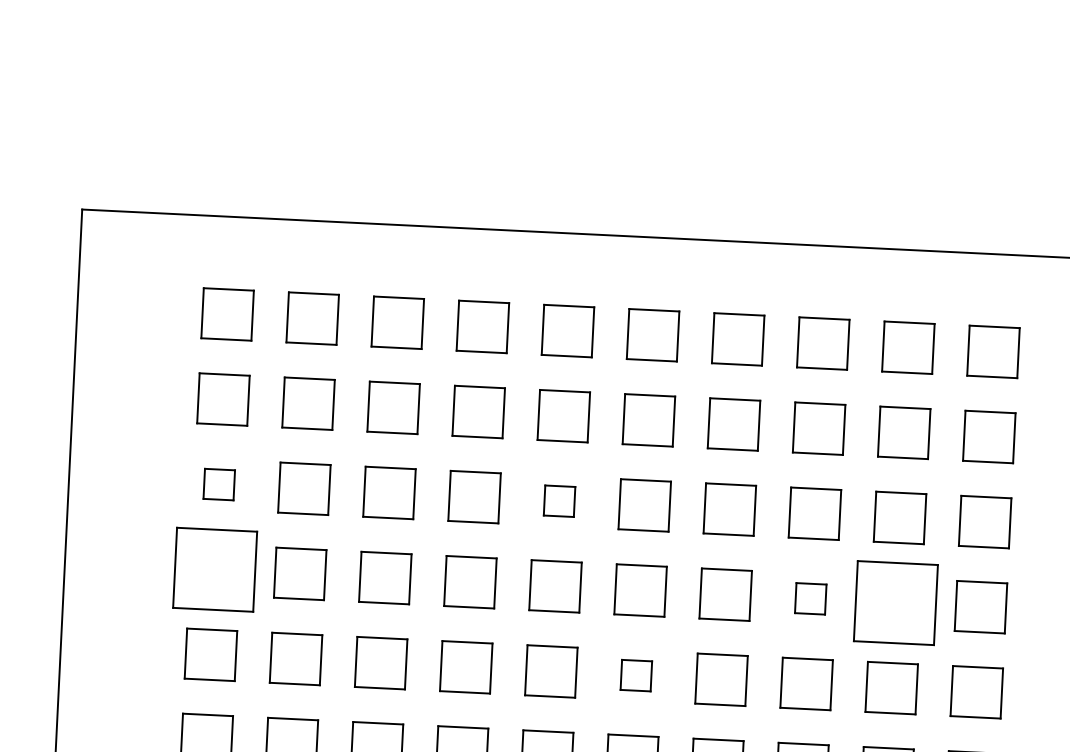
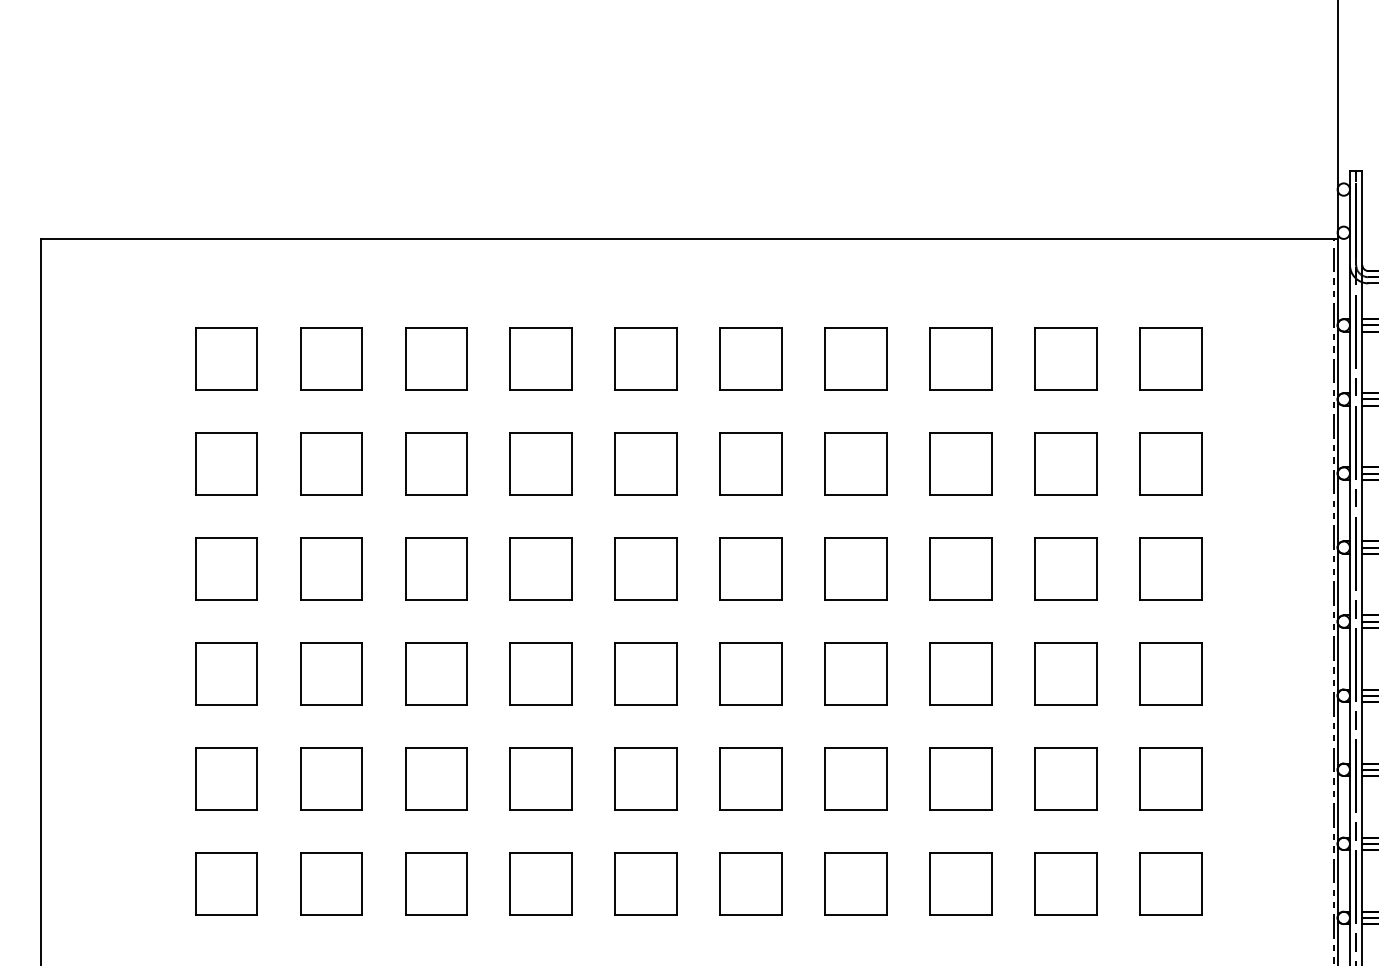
part: (219, 484) -> (226, 568), size x1.67
part: (559, 500) -> (645, 568), size x1.67
part: (215, 569) -> (226, 673), size x0.62
part: (810, 598) -> (960, 673), size x1.67
part: (895, 602) -> (1065, 673), size x0.62
part: (635, 675) -> (750, 778), size x1.67

